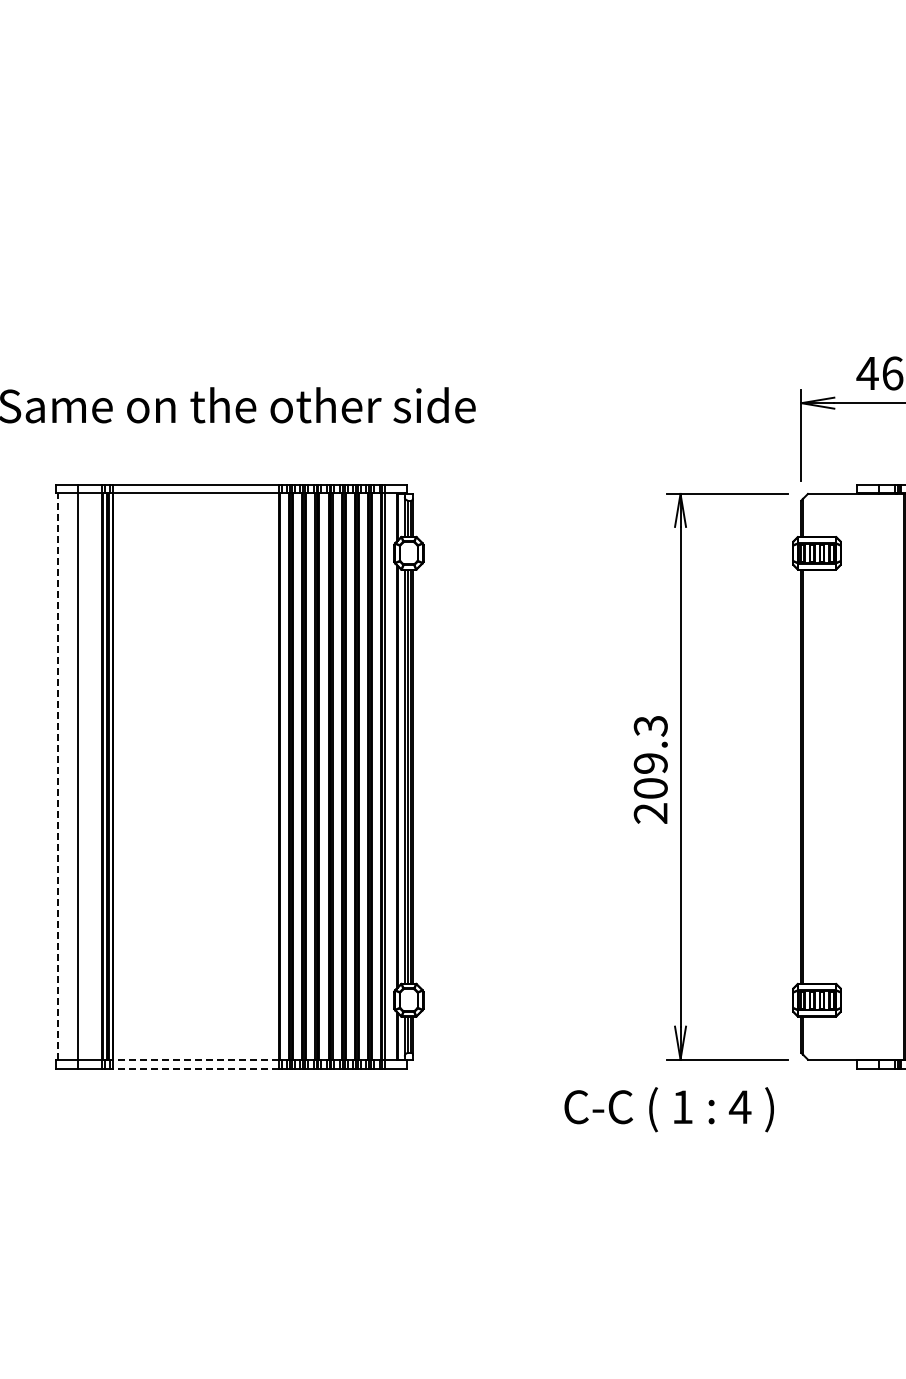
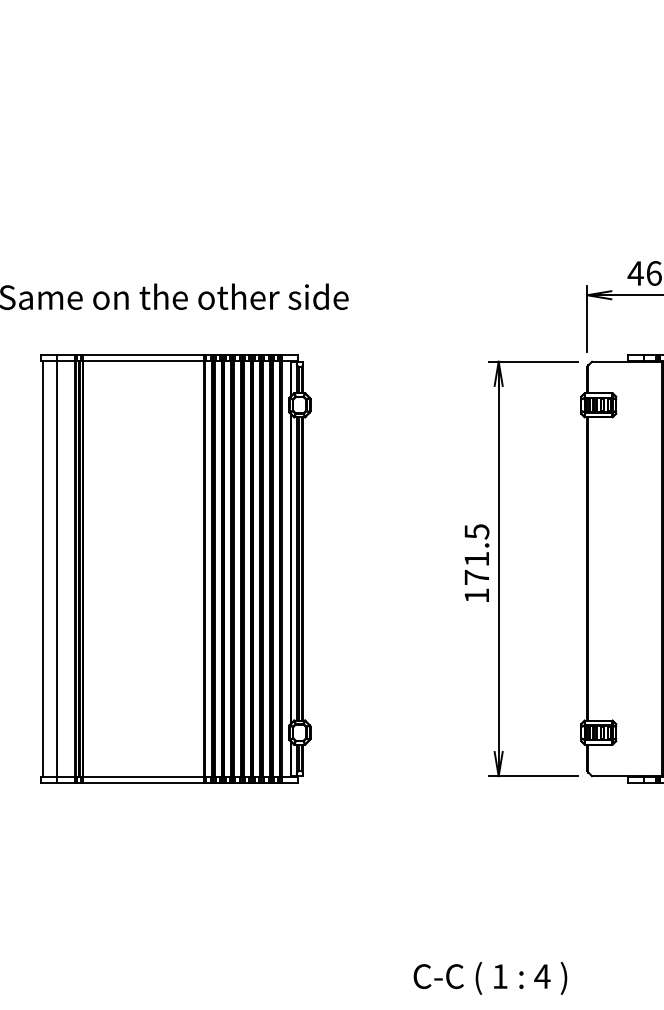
text: (650, 769) -> (476, 563), 209.3 -> 171.5
line: (58, 776) -> (42, 568), dashed -> solid
line: (196, 1060) -> (144, 776), dashed -> solid
line: (196, 1068) -> (144, 782), dashed -> solid
text: (668, 1109) -> (489, 978), moved

